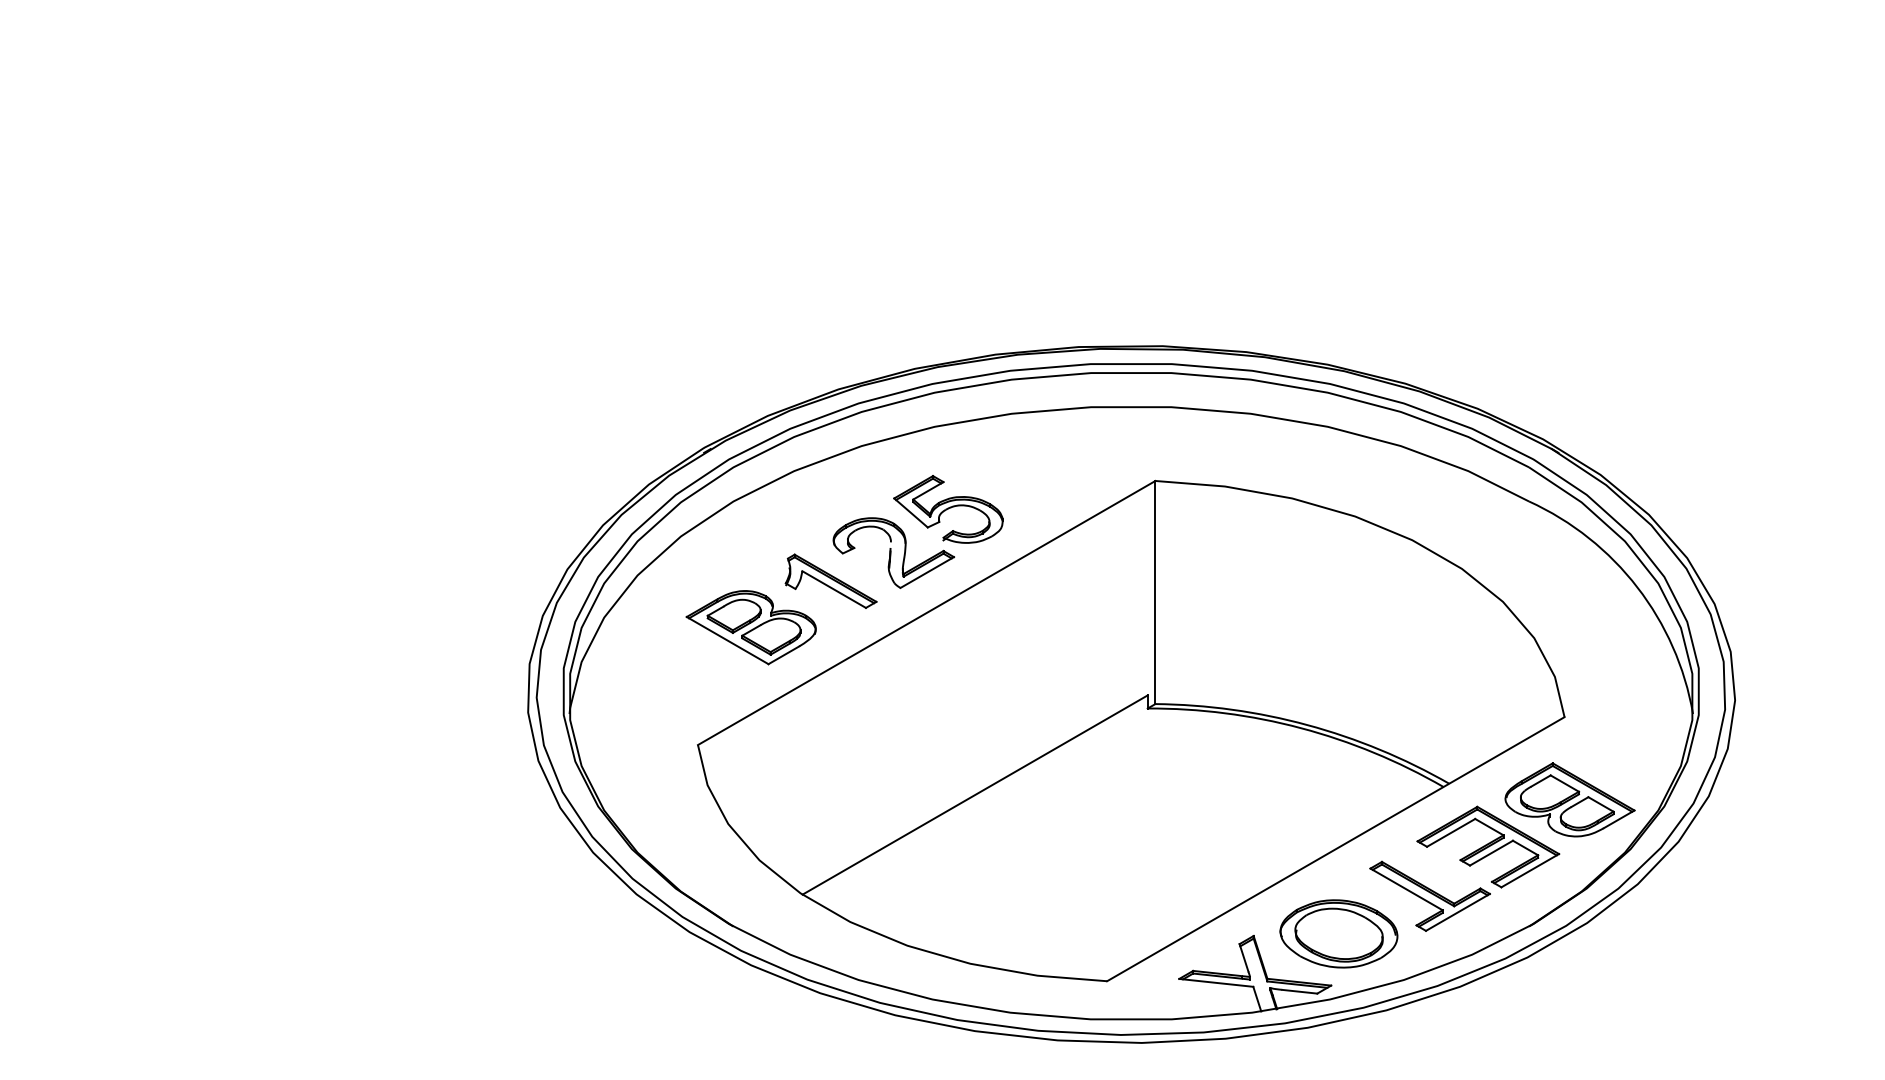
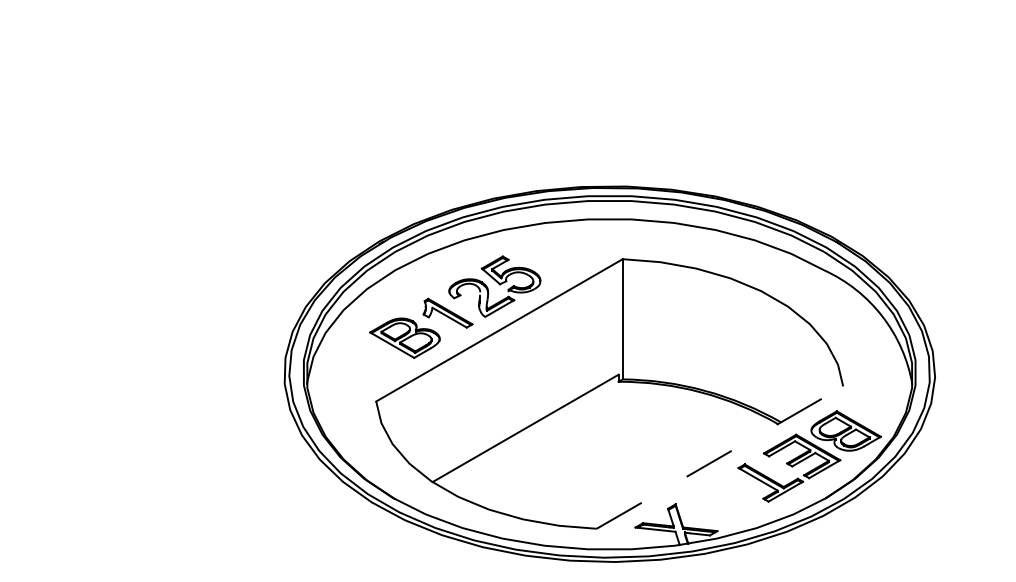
line: (1336, 848) -> (720, 457), solid -> dashed
part: (1338, 934) -> (721, 503), removed

